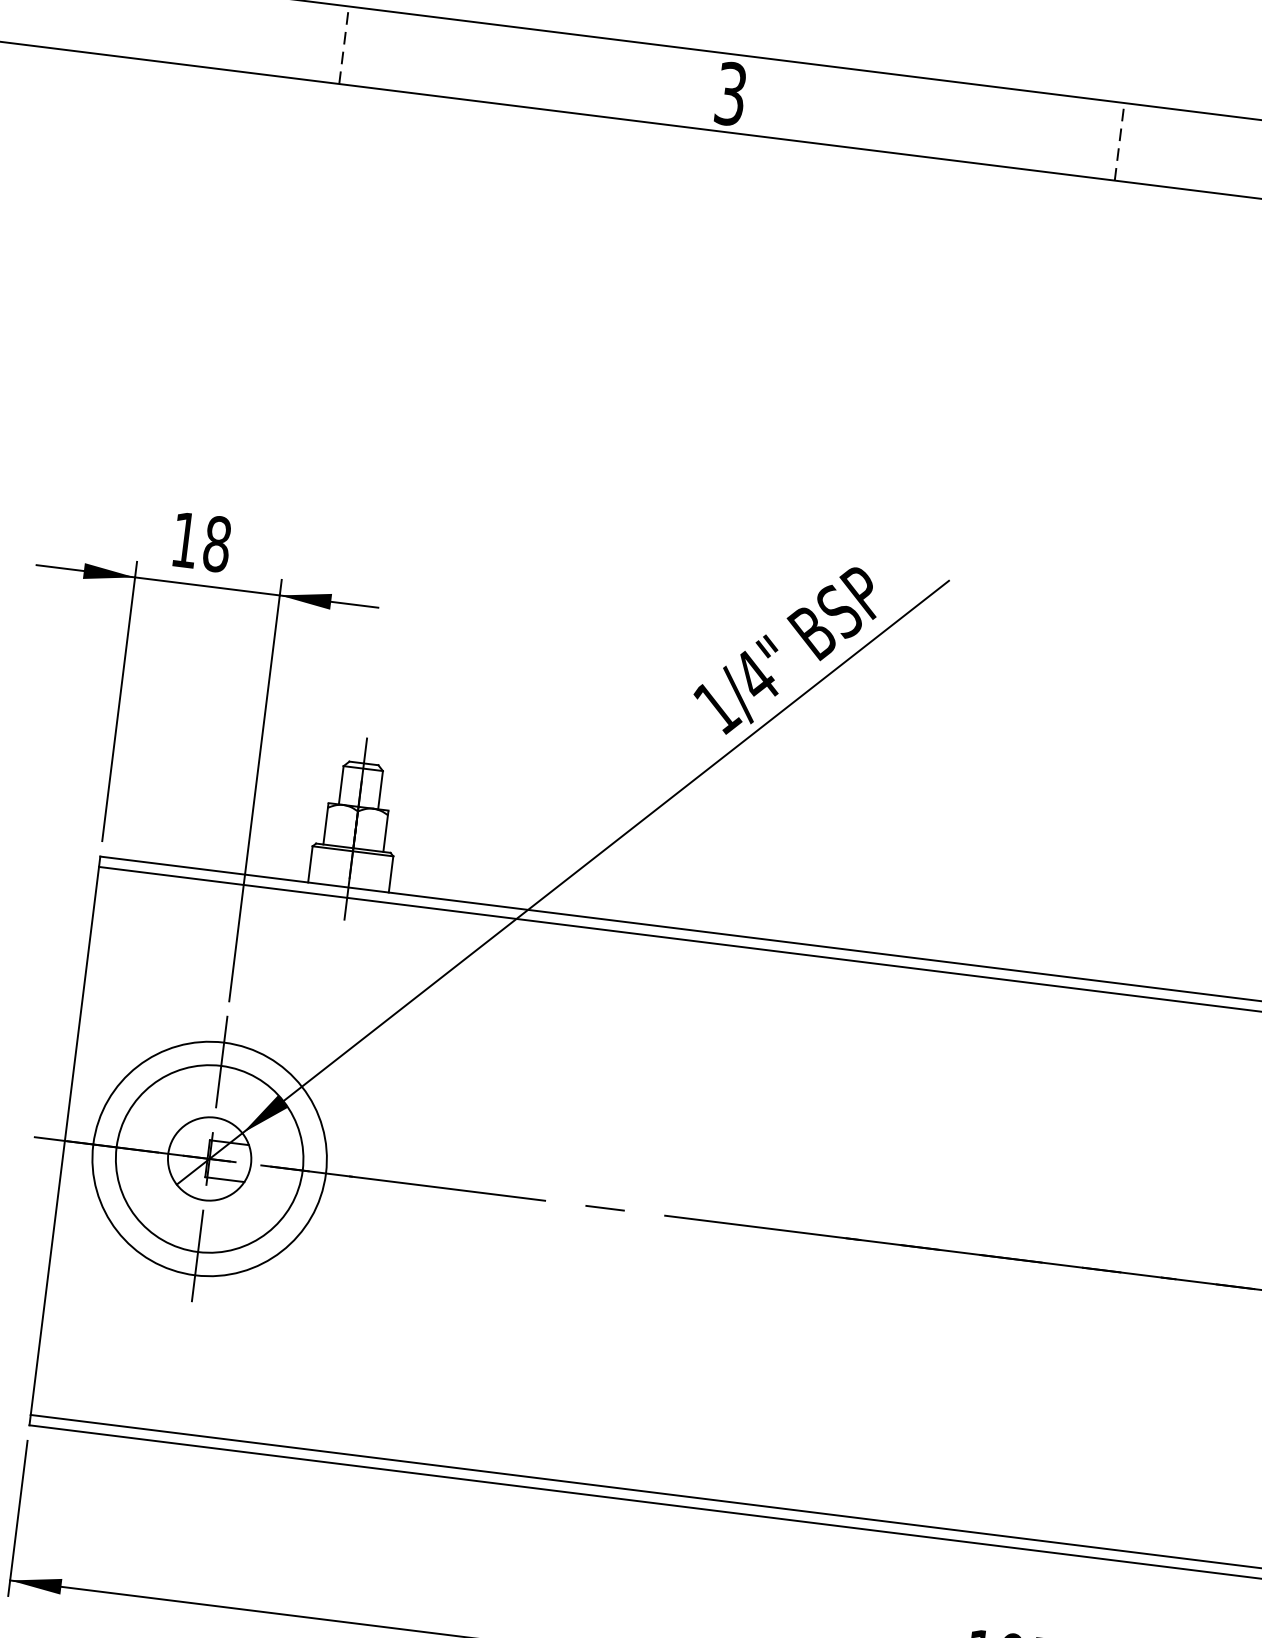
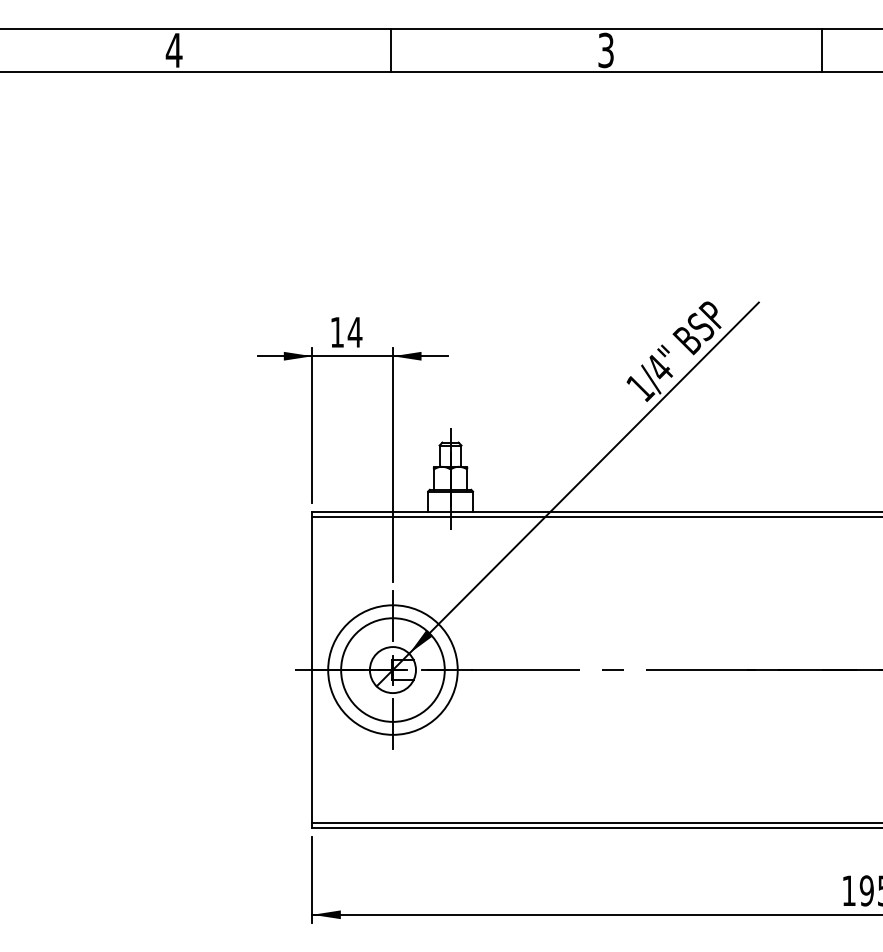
line: (343, 45) -> (390, 50), dashed -> solid
line: (1119, 142) -> (822, 50), dashed -> solid
text: (216, 542) -> (354, 331), 18 -> 14

